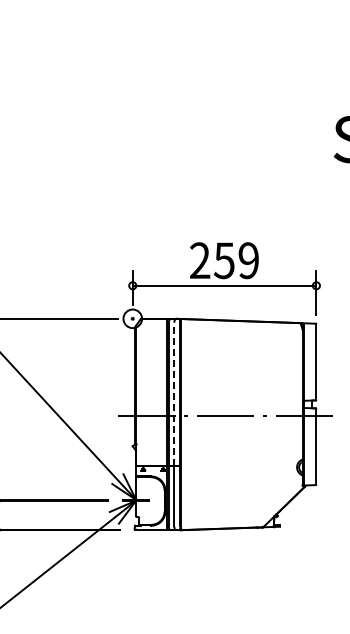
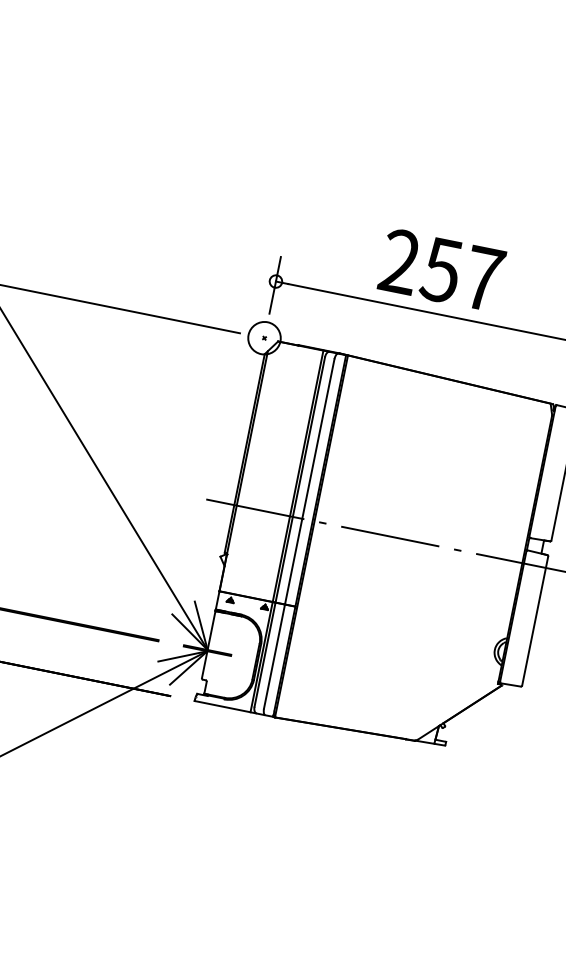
text: (248, 260) -> (483, 278), 259 -> 257
line: (174, 394) -> (309, 482), dashed -> solid

